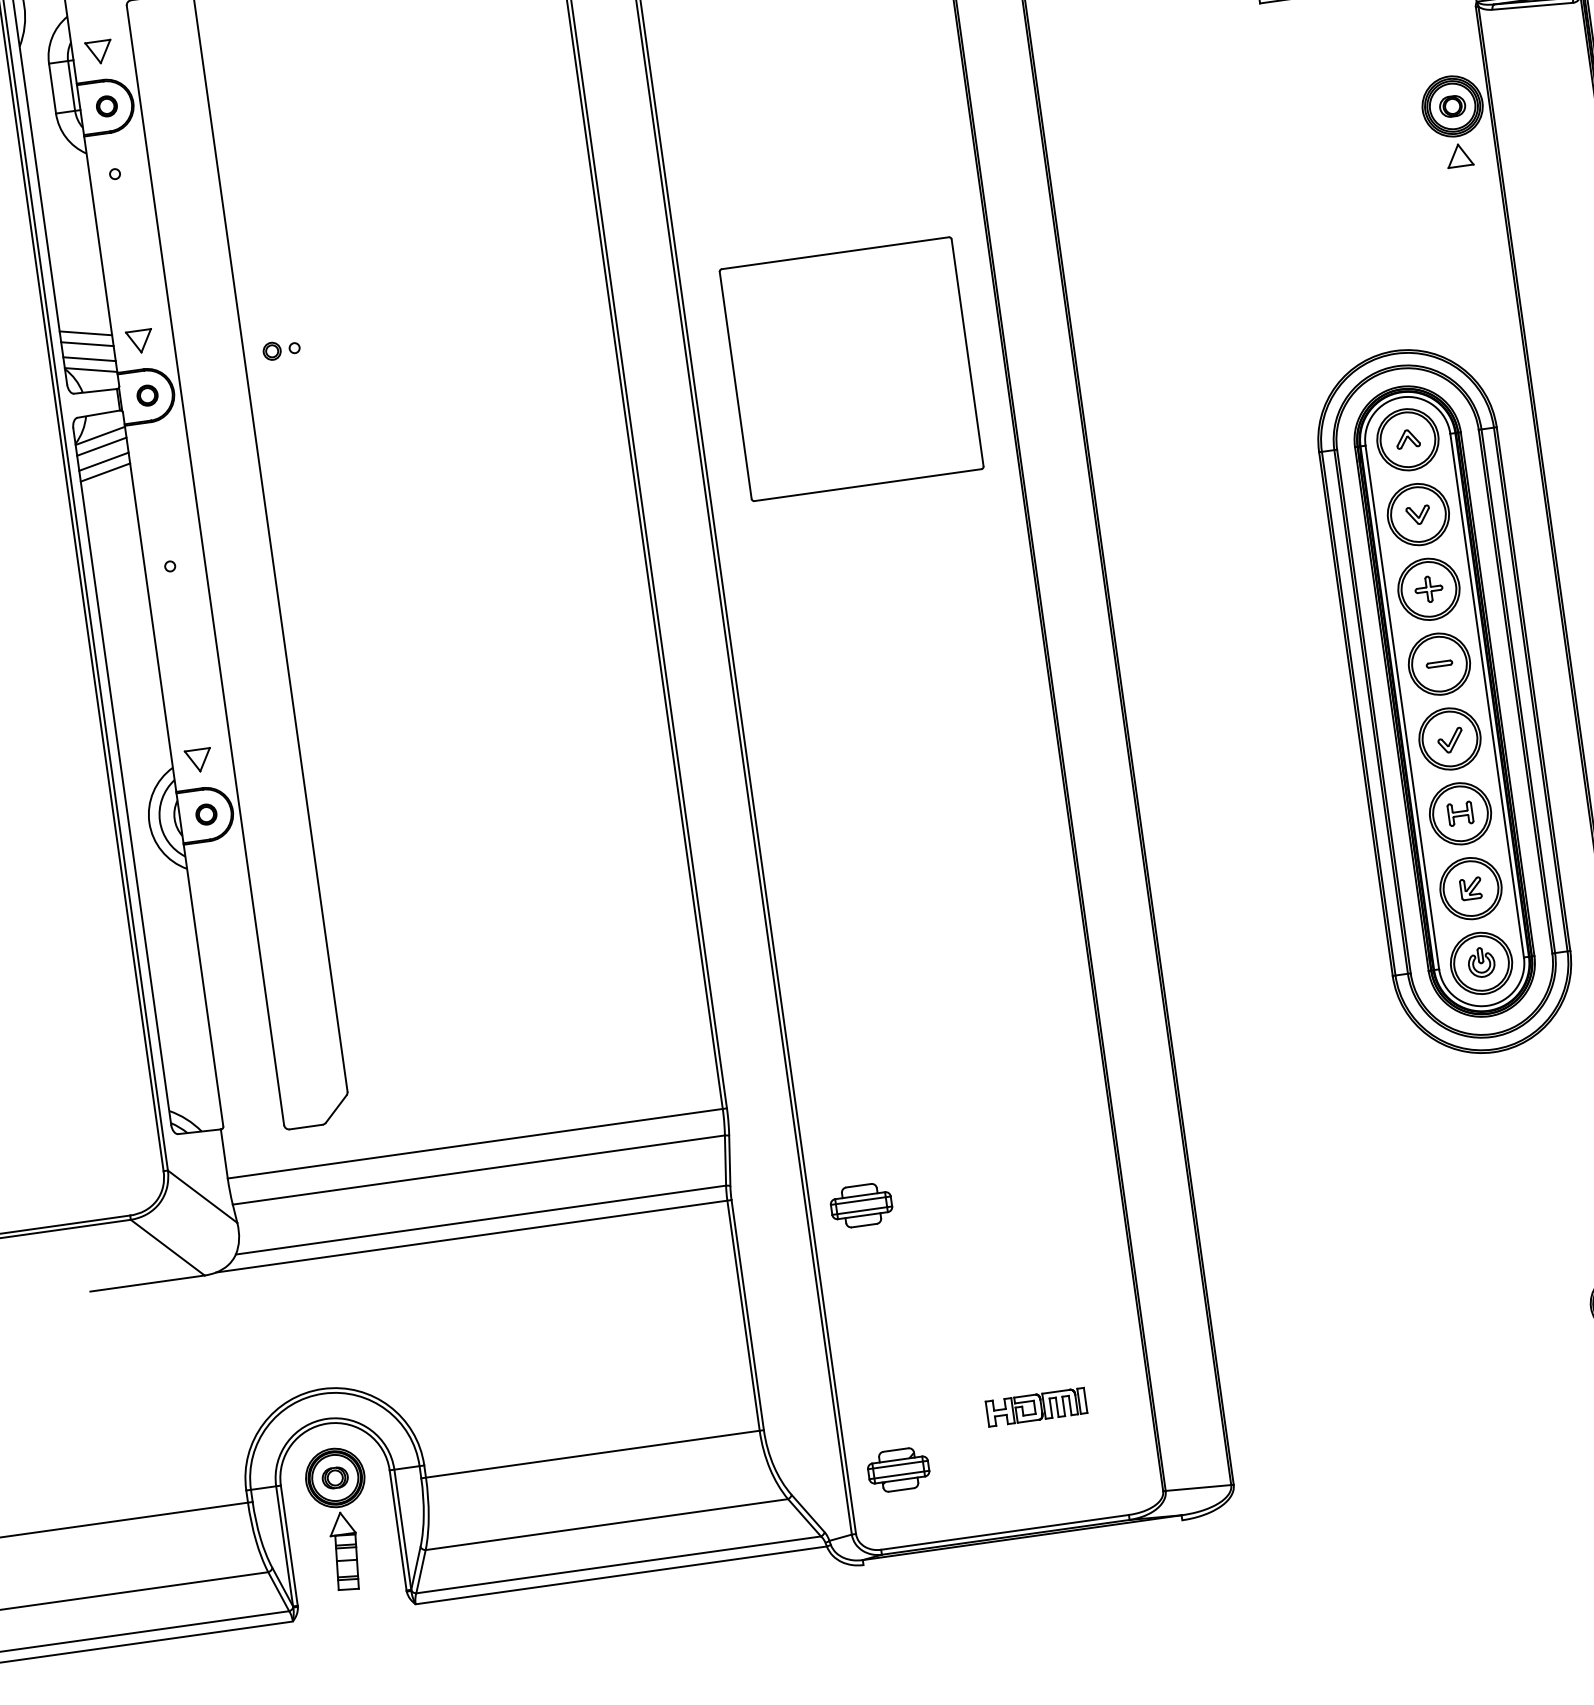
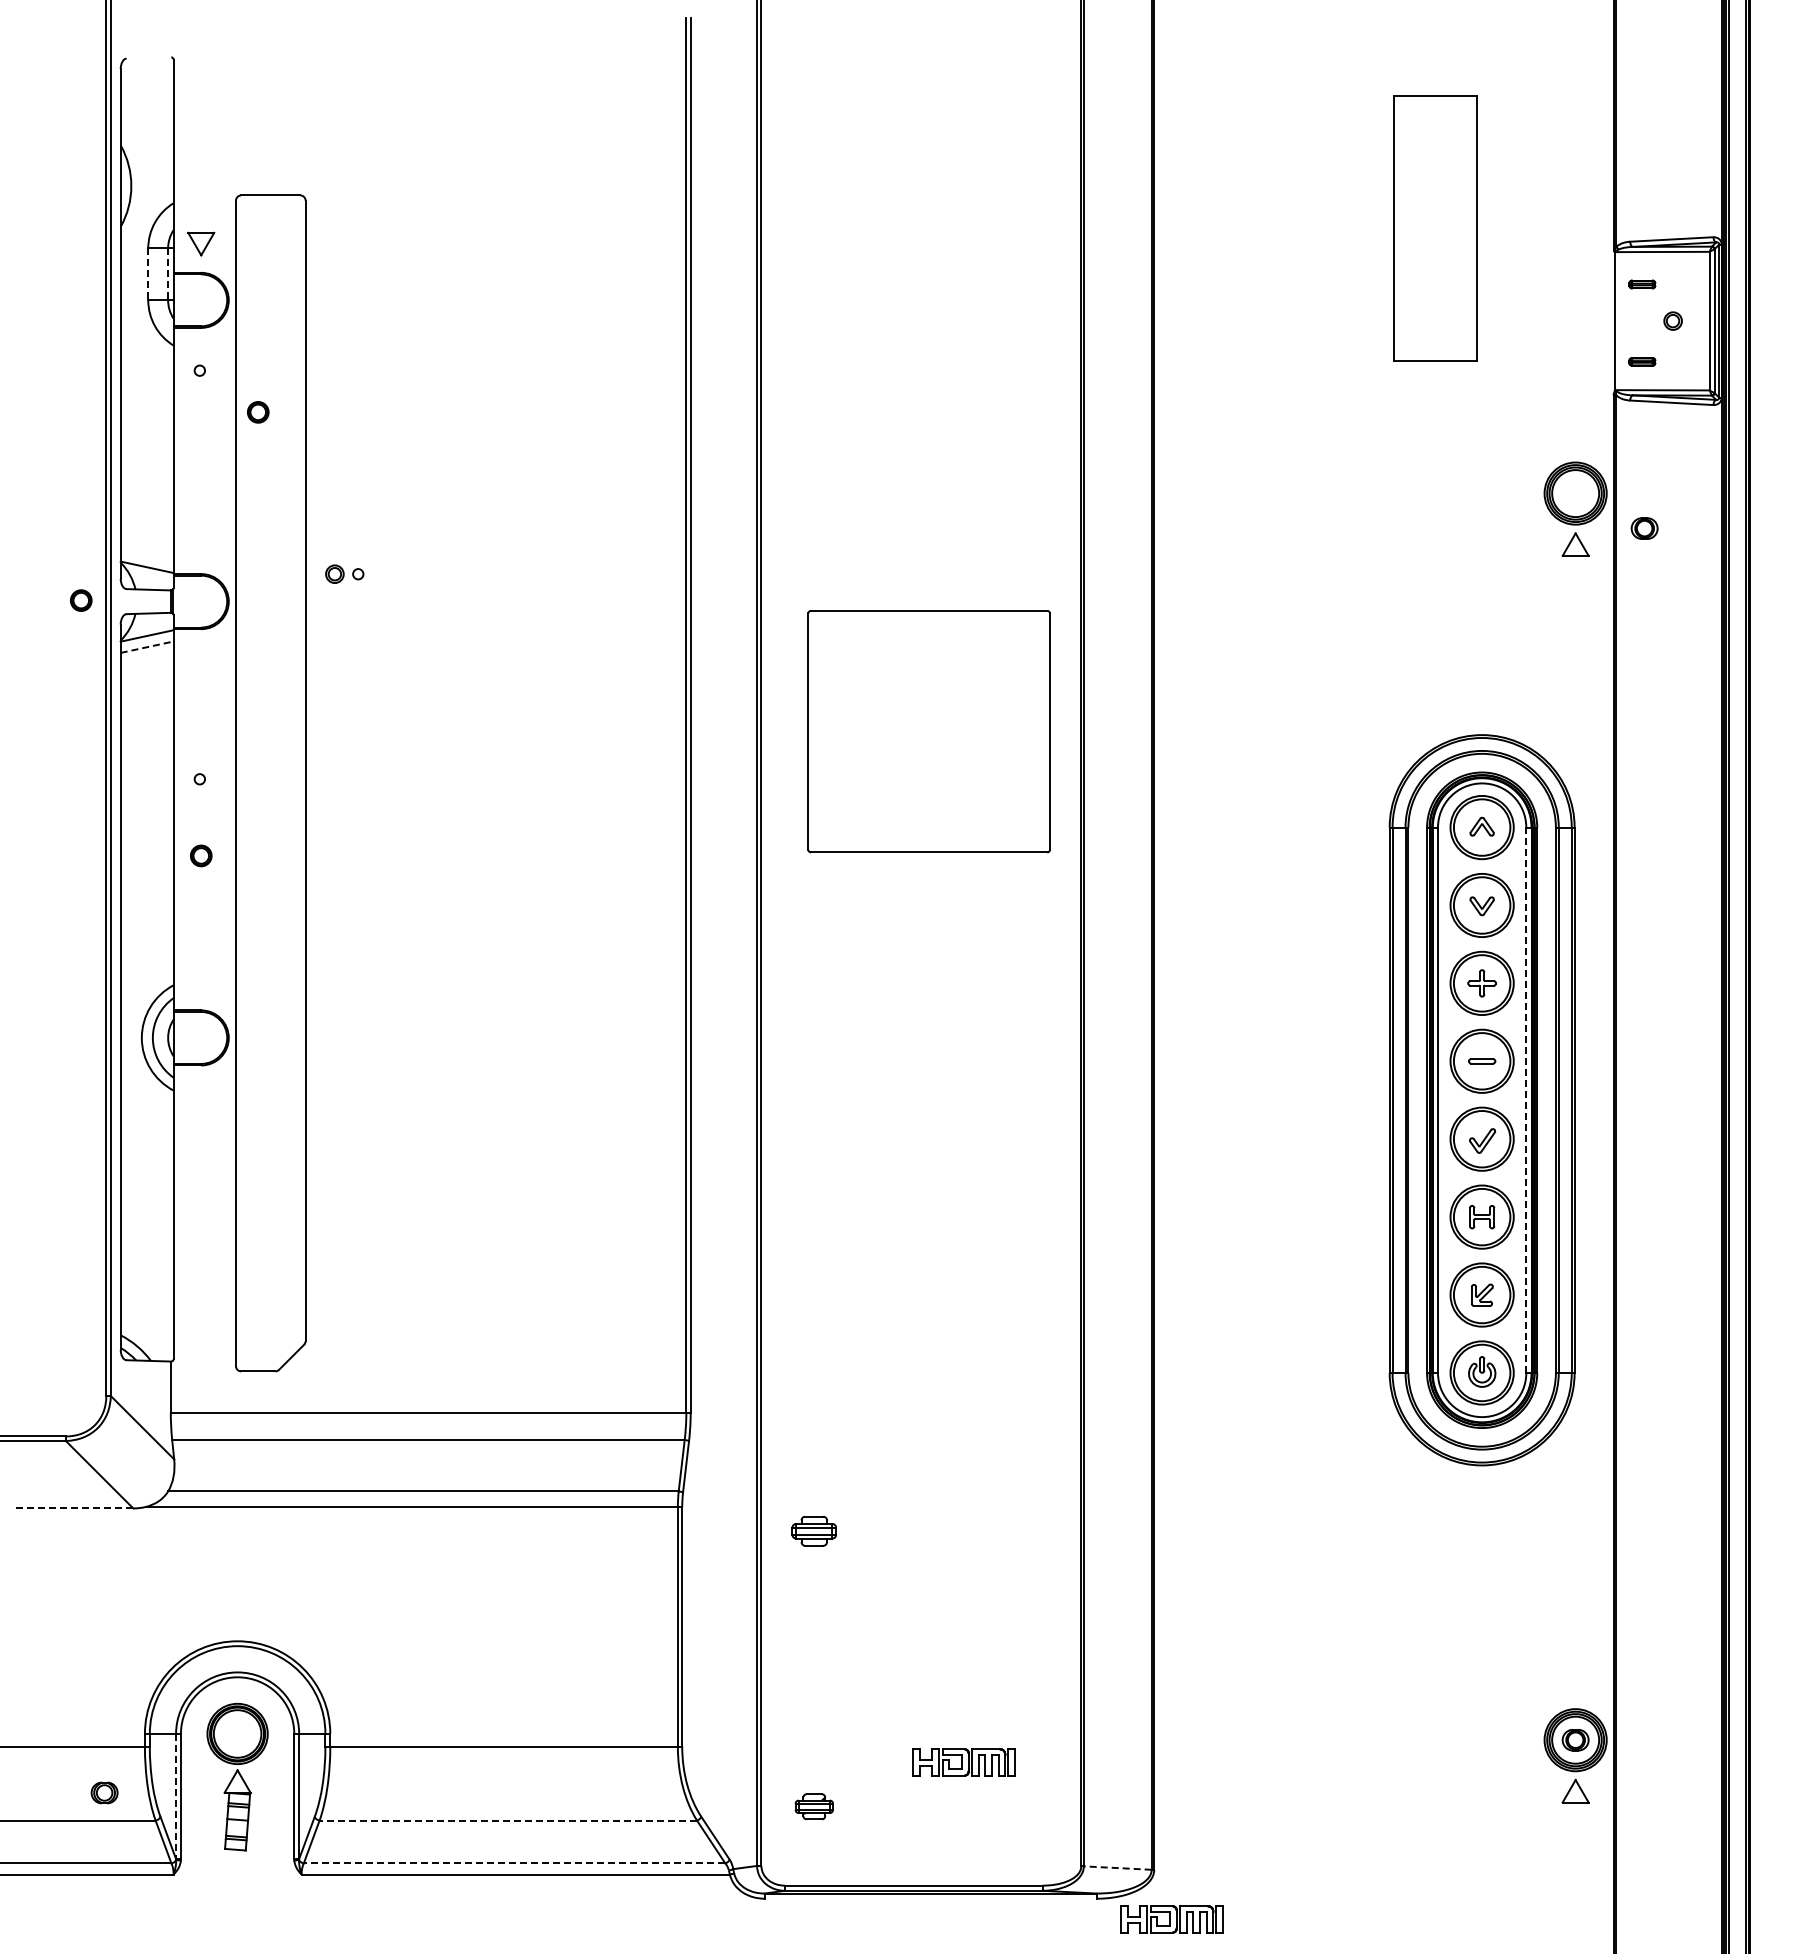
line: (71, 85) -> (168, 274), solid -> dashed
line: (52, 88) -> (148, 274), solid -> dashed
part: (107, 106) -> (258, 412), moved
part: (1452, 106) -> (1644, 528), moved
line: (85, 332) -> (146, 528), removed
part: (140, 341) -> (201, 545), removed
line: (86, 344) -> (146, 540), removed
line: (88, 358) -> (146, 555), removed
part: (851, 369) -> (928, 731), moved
part: (147, 395) -> (81, 600), moved
line: (102, 446) -> (147, 647), solid -> dashed
line: (103, 461) -> (146, 662), removed
line: (104, 472) -> (146, 673), removed
line: (1487, 695) -> (1526, 1100), solid -> dashed
part: (199, 760) -> (201, 981), removed
part: (206, 814) -> (201, 855), moved
part: (861, 1204) -> (814, 1530), size x0.7
line: (147, 1283) -> (73, 1508), solid -> dashed
part: (898, 1469) -> (814, 1806), size x0.6
part: (335, 1477) -> (104, 1792), moved
line: (1198, 1488) -> (1117, 1868), solid -> dashed
line: (607, 1524) -> (508, 1820), solid -> dashed
part: (1257, 1530) -> (1171, 1919), added
line: (285, 1546) -> (176, 1796), solid -> dashed
line: (618, 1564) -> (514, 1863), solid -> dashed

